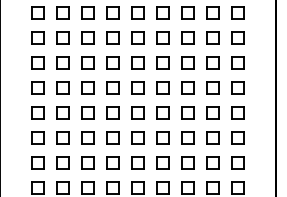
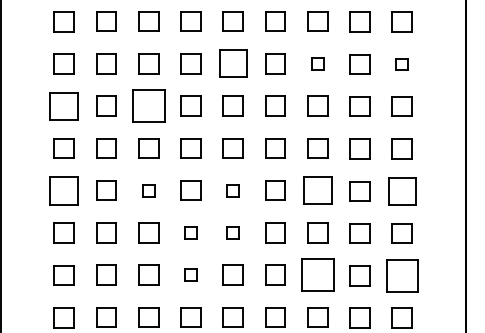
part: (137, 37) -> (232, 63), size x1.4
part: (187, 37) -> (316, 63), size x0.6
part: (237, 37) -> (401, 63), size x0.6
part: (37, 62) -> (63, 105), size x1.4
part: (87, 62) -> (147, 105), size x1.6
part: (37, 112) -> (63, 190), size x1.4
part: (87, 112) -> (147, 190), size x0.6
part: (137, 112) -> (232, 190), size x0.6
part: (187, 112) -> (316, 190), size x1.4
part: (237, 112) -> (401, 190), size x1.4
part: (112, 137) -> (190, 232), size x0.6
part: (137, 137) -> (232, 232), size x0.6
part: (112, 162) -> (190, 274), size x0.6
part: (187, 162) -> (316, 274), size x1.6
part: (237, 162) -> (401, 274), size x1.6

